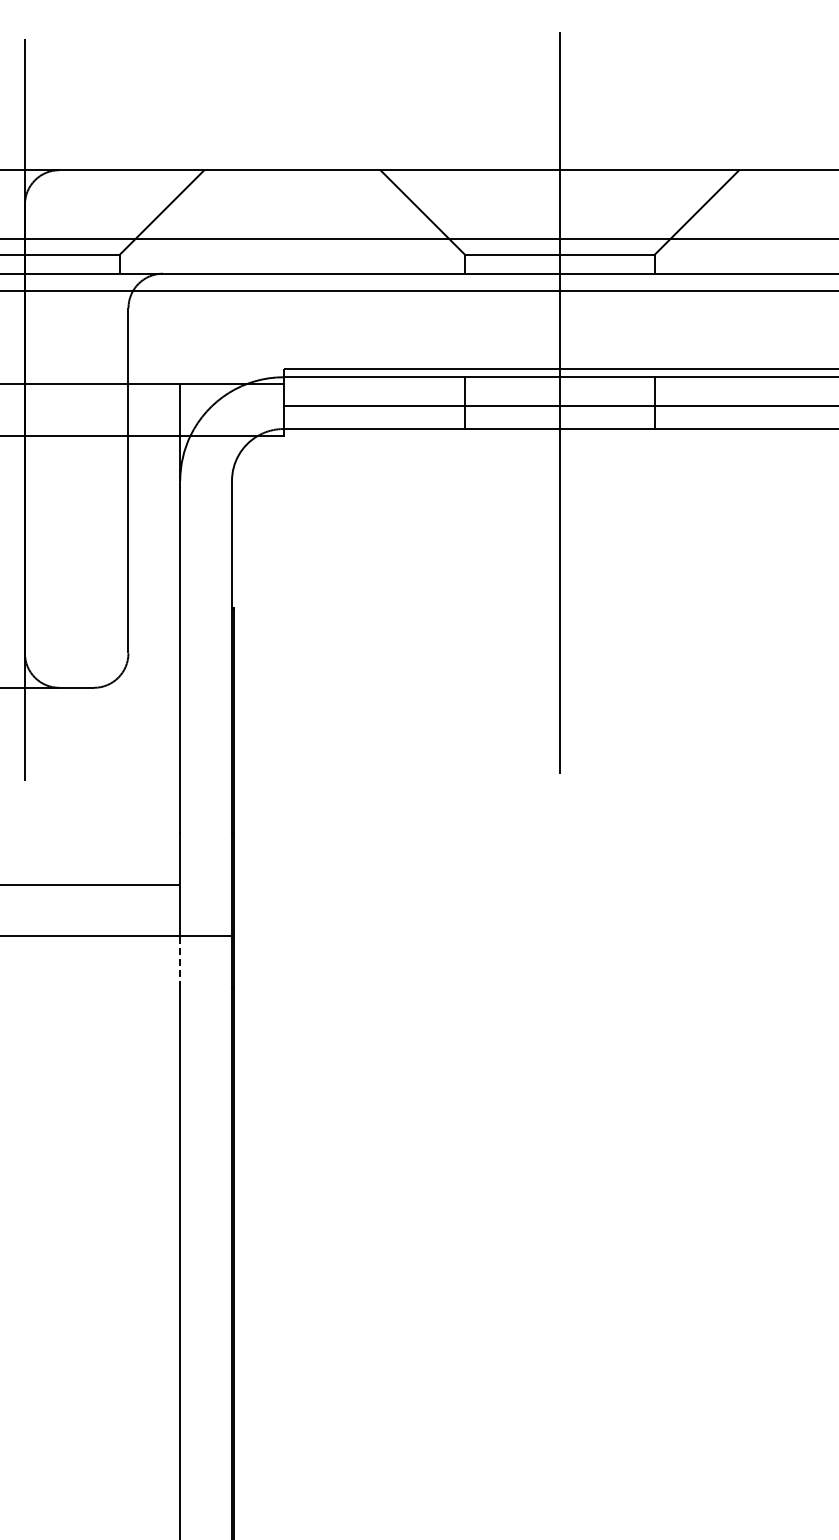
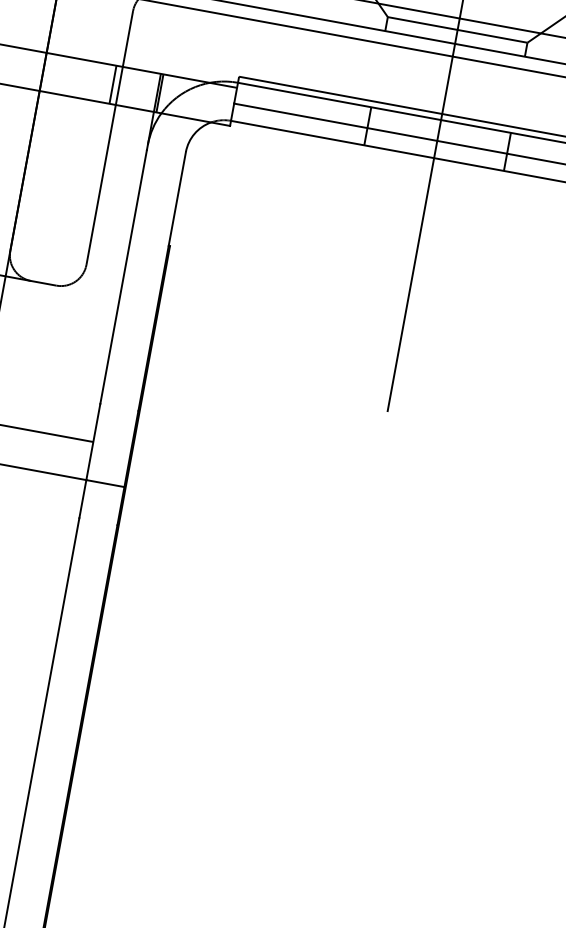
line: (119, 409) -> (112, 84), added
line: (183, 409) -> (159, 92), added
line: (180, 962) -> (83, 499), dashed -> solid

